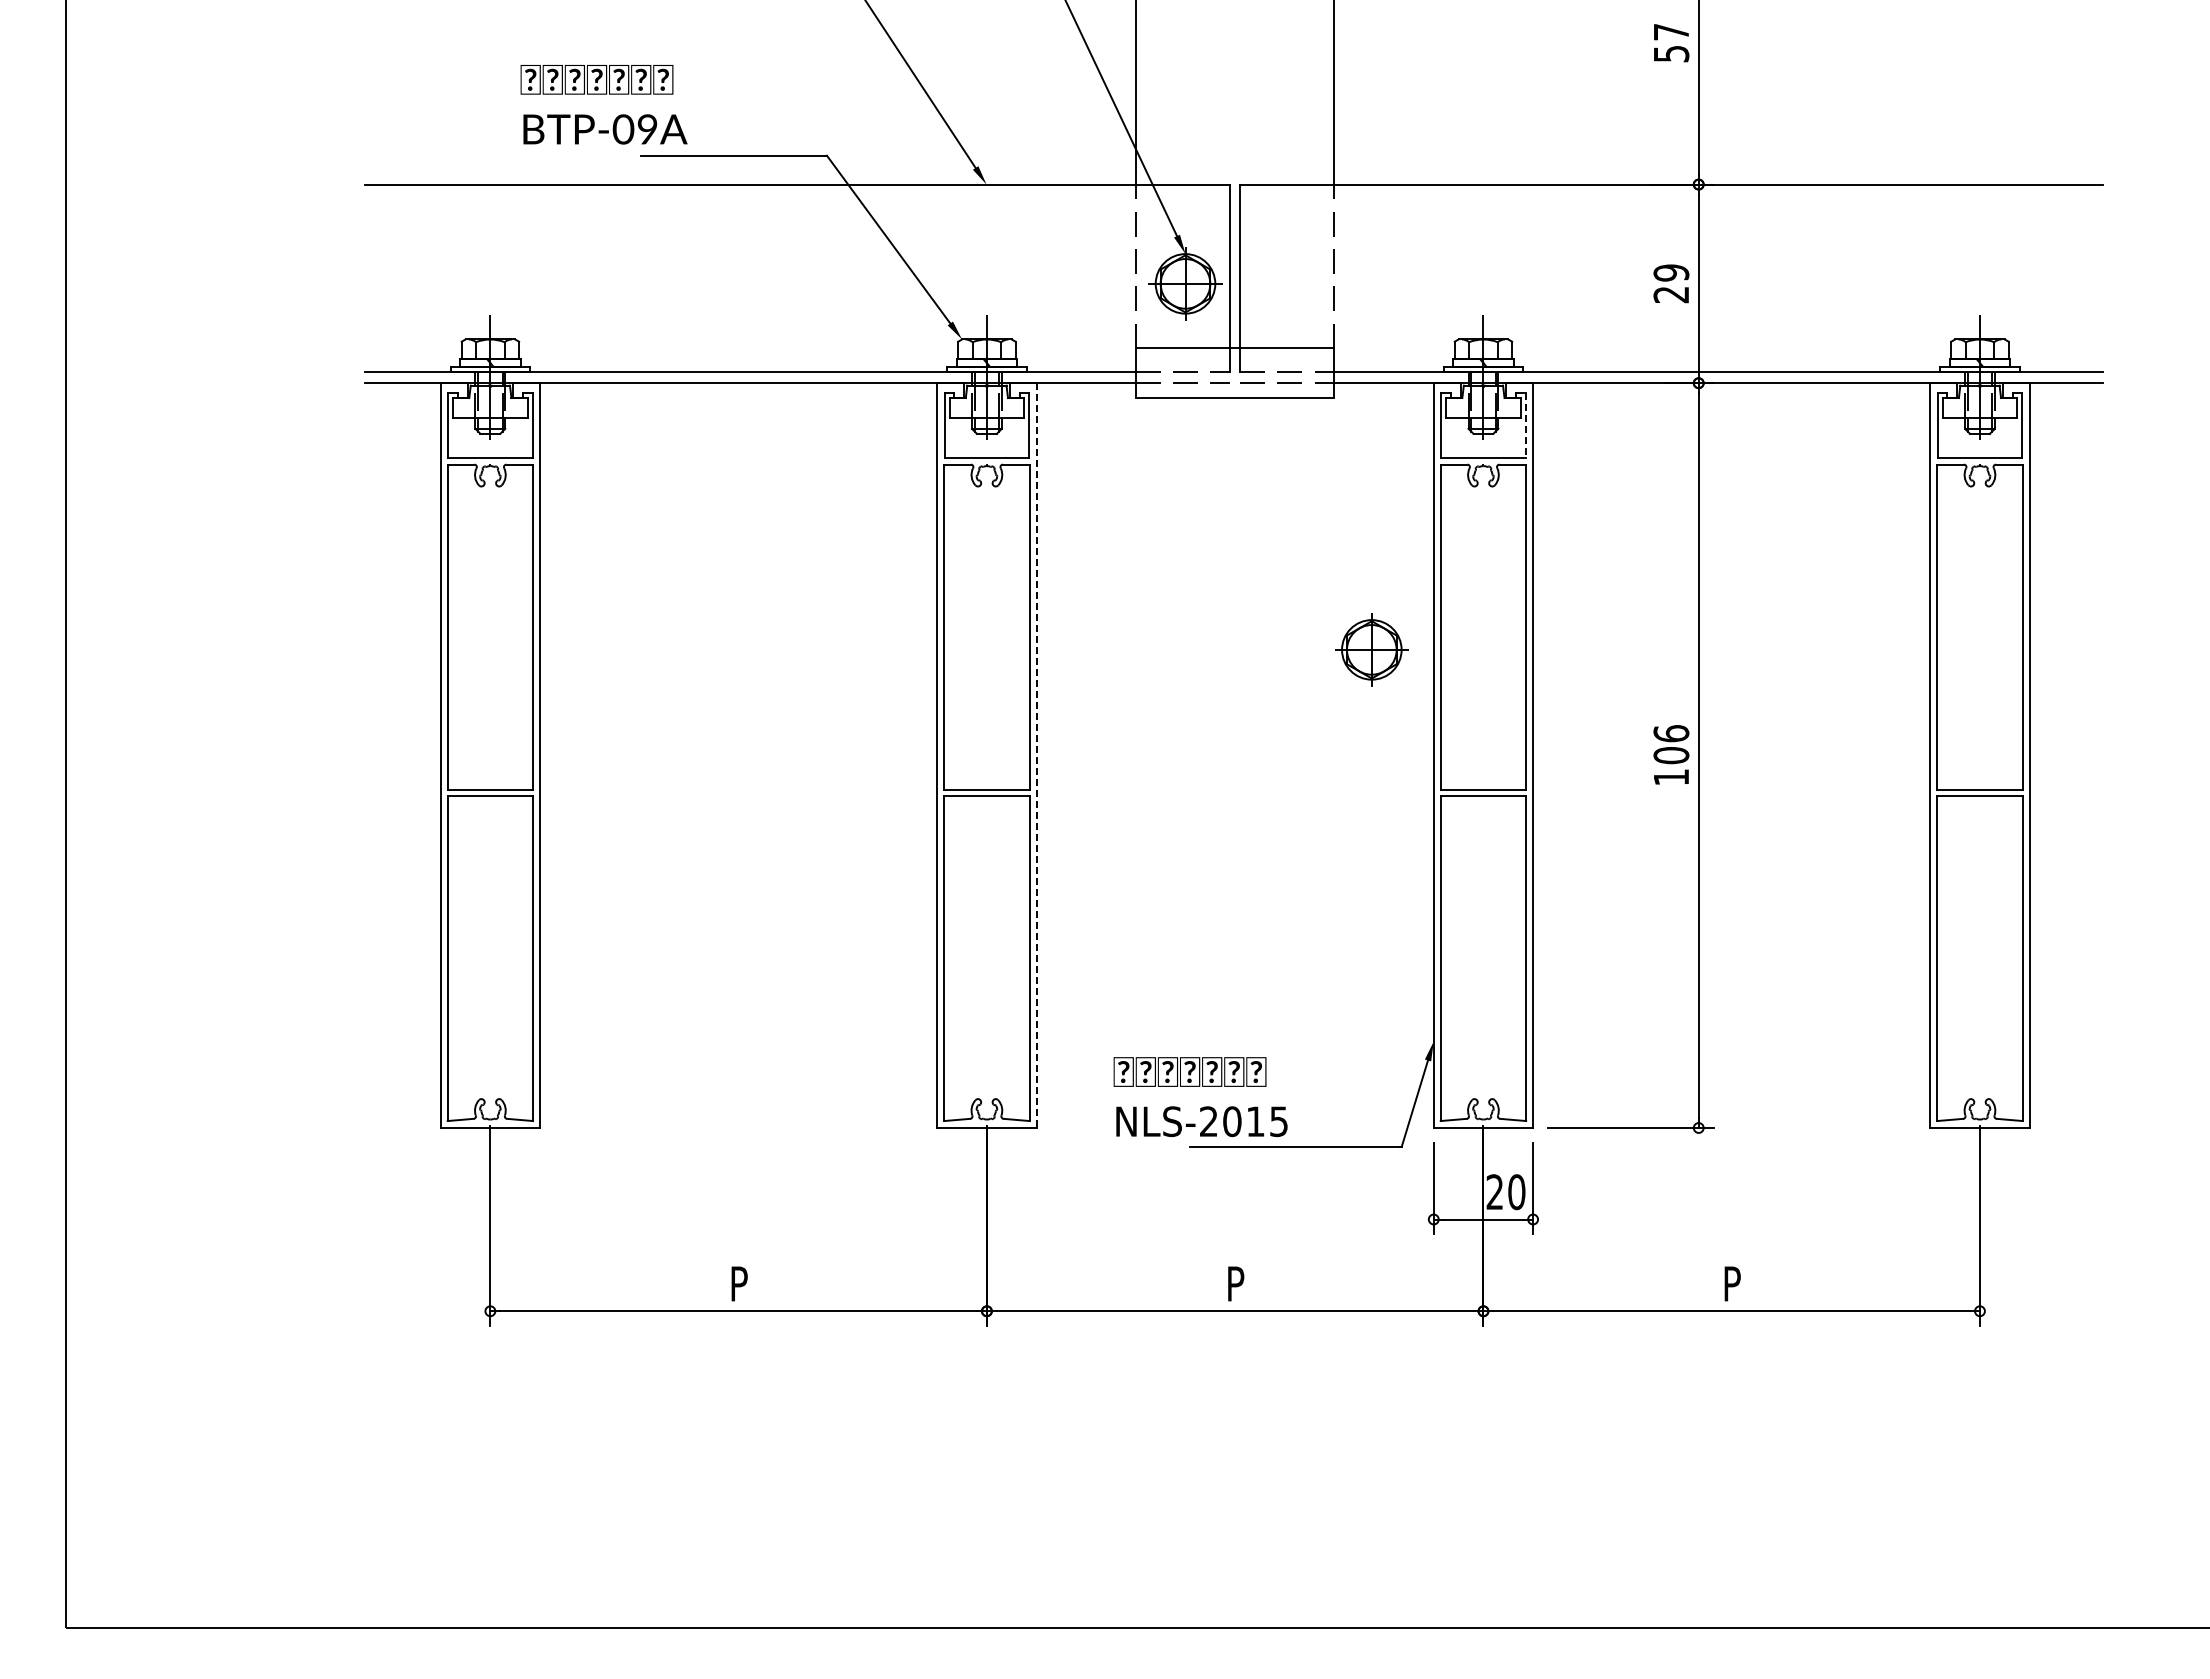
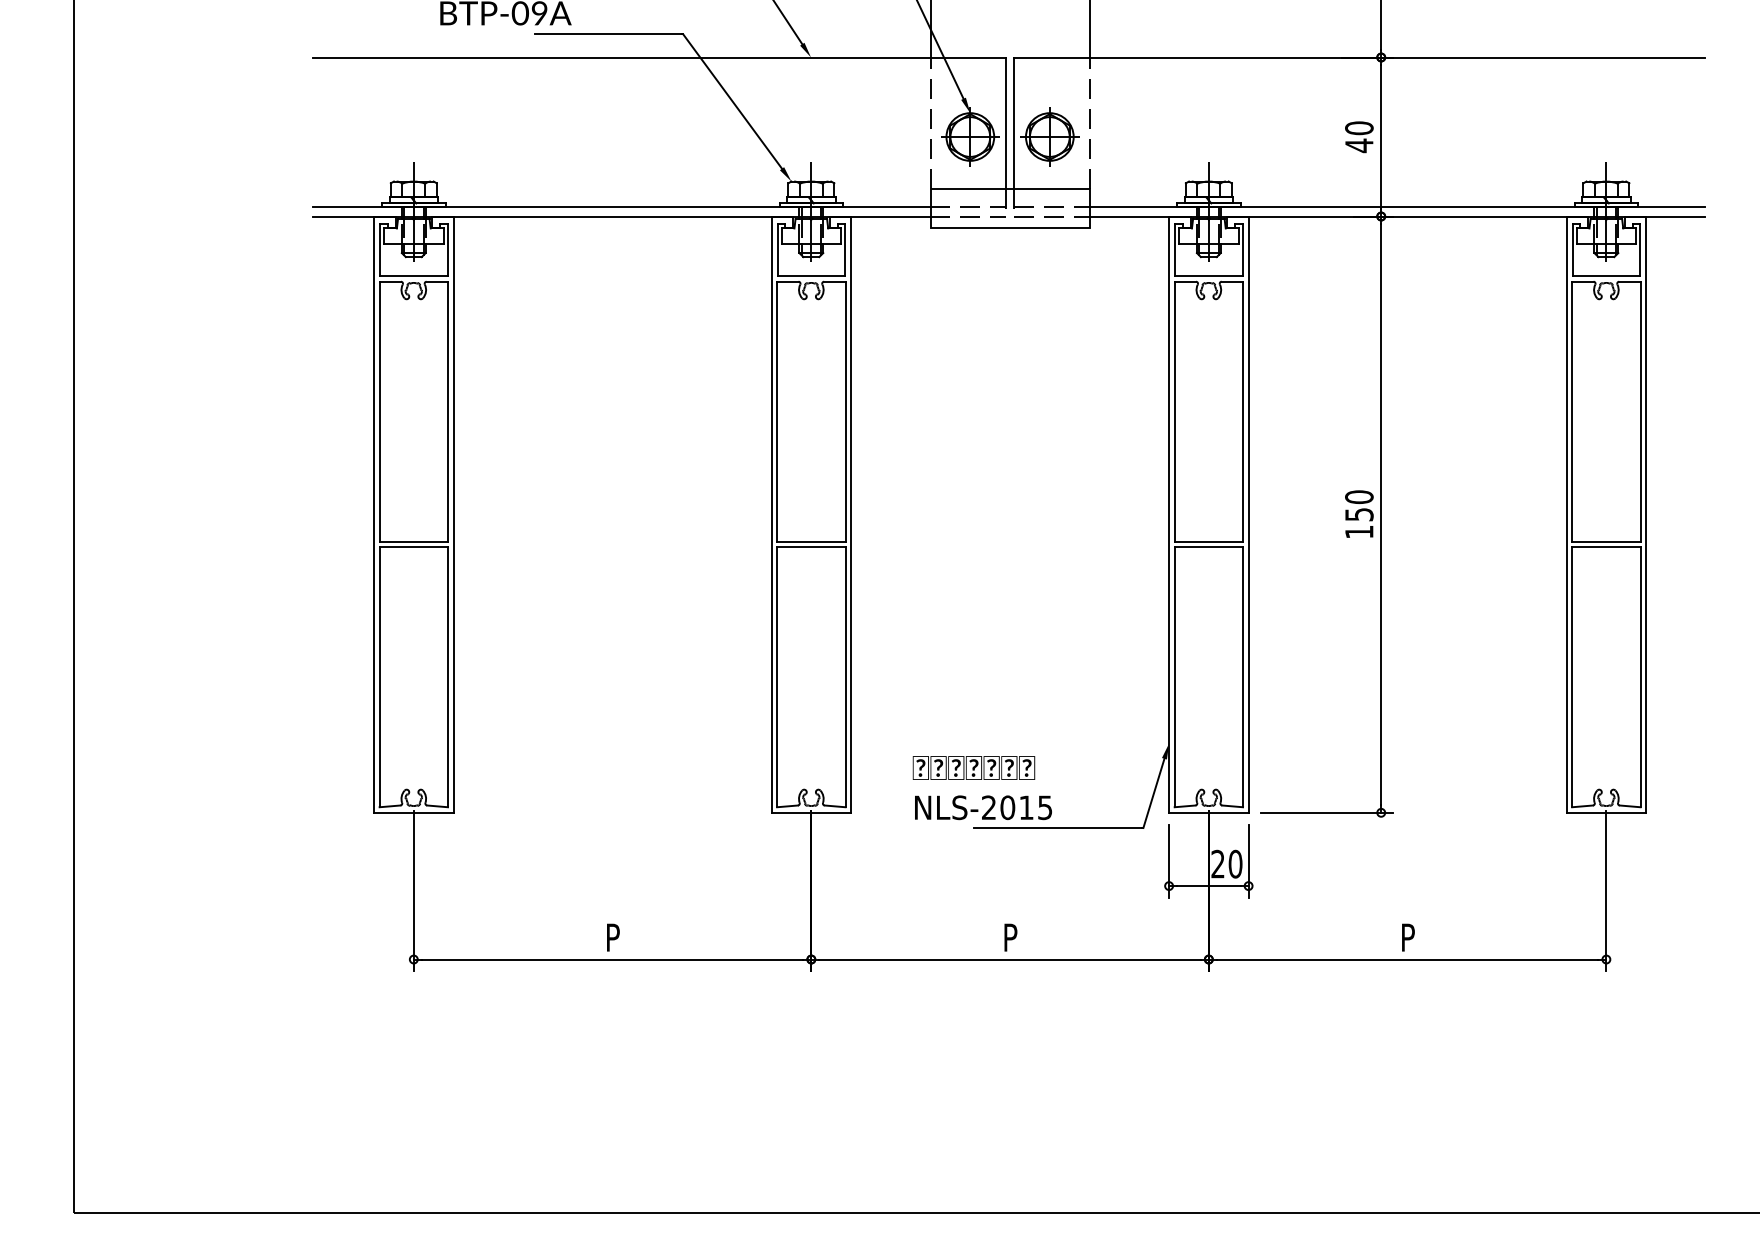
text: (1671, 283) -> (1359, 136), 29 -> 40
line: (1525, 425) -> (1242, 250), dashed -> solid
part: (1371, 649) -> (1049, 136), moved
text: (1671, 744) -> (1359, 505), 106 -> 150
line: (1036, 756) -> (851, 515), dashed -> solid

